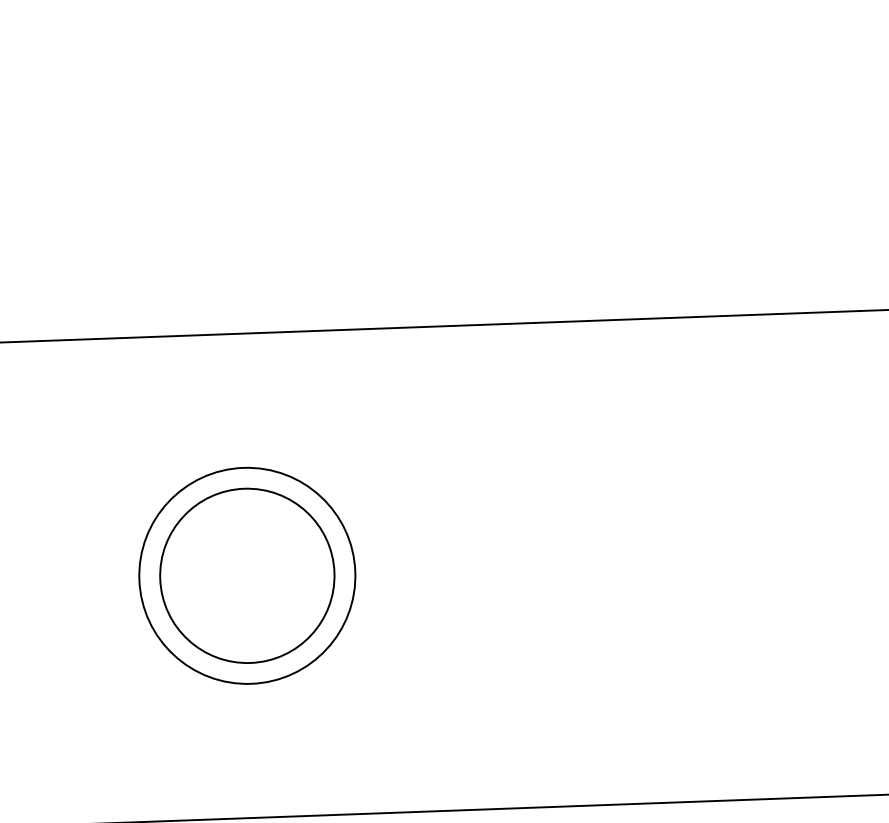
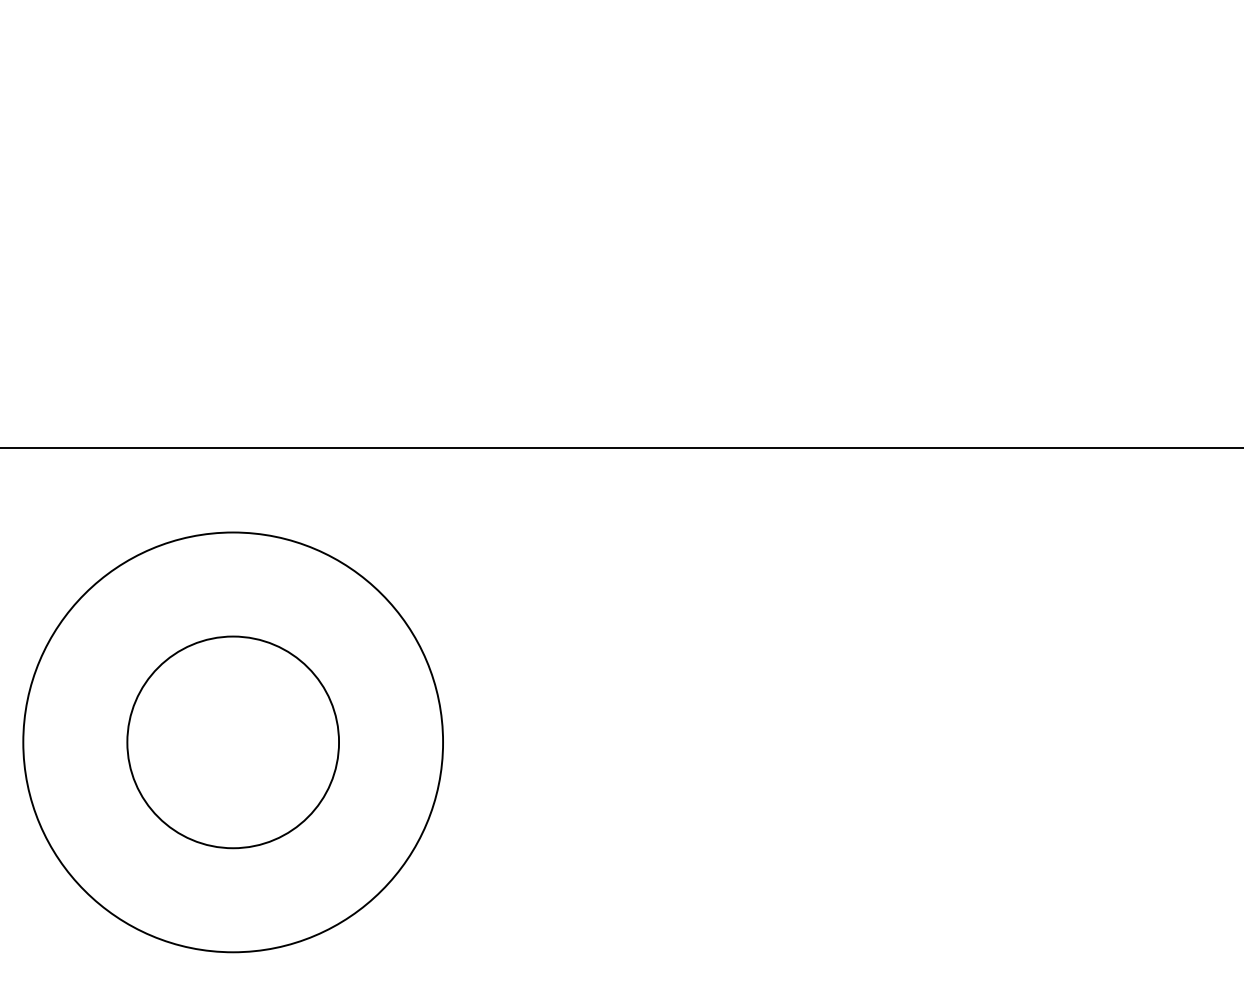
circle: (247, 575) -> (233, 742), size x1.6

